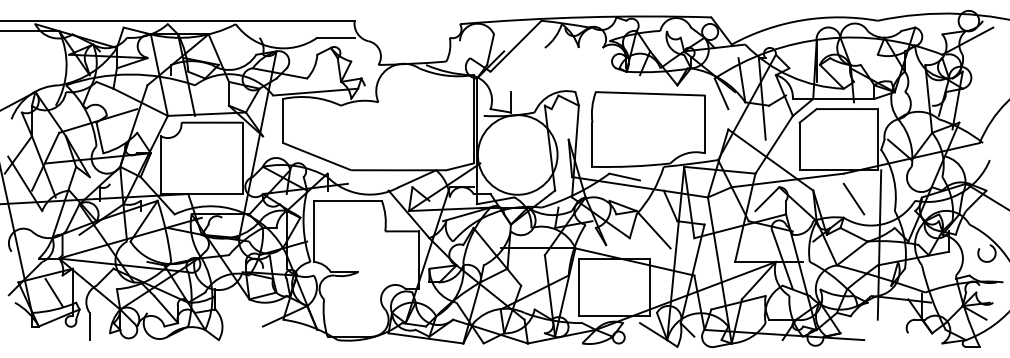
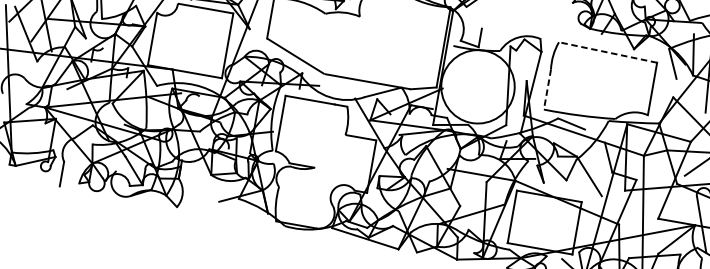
line: (649, 93) -> (607, 52), solid -> dashed
line: (592, 145) -> (547, 90), solid -> dashed
line: (53, 292) -> (34, 137), removed

